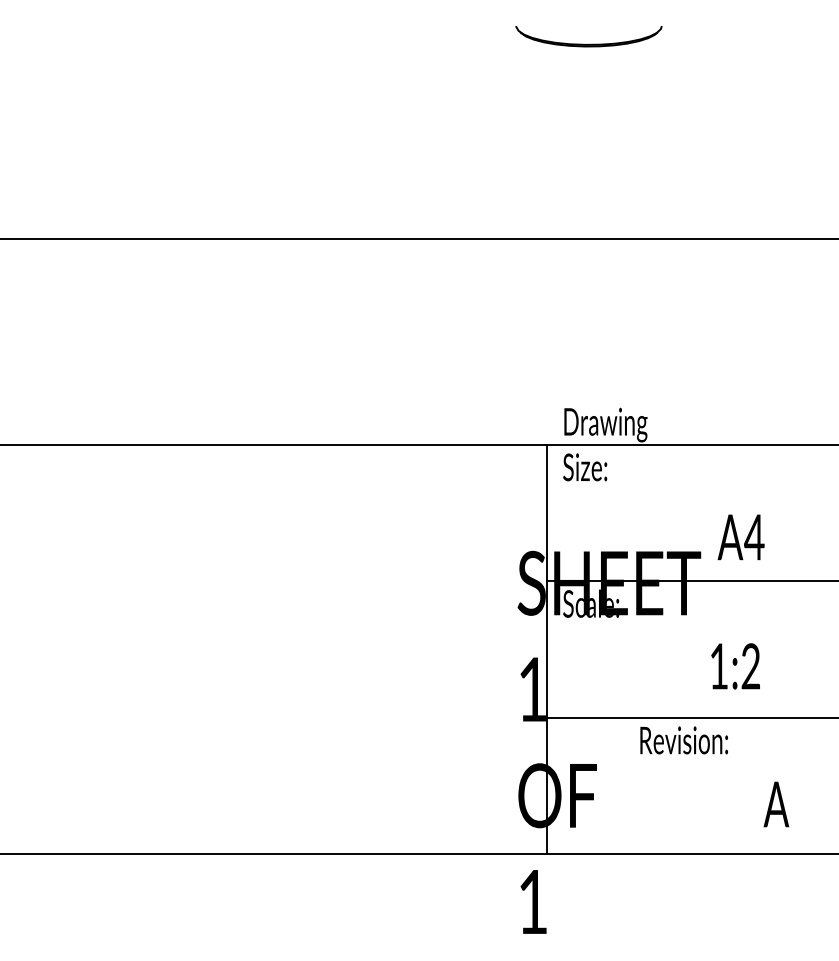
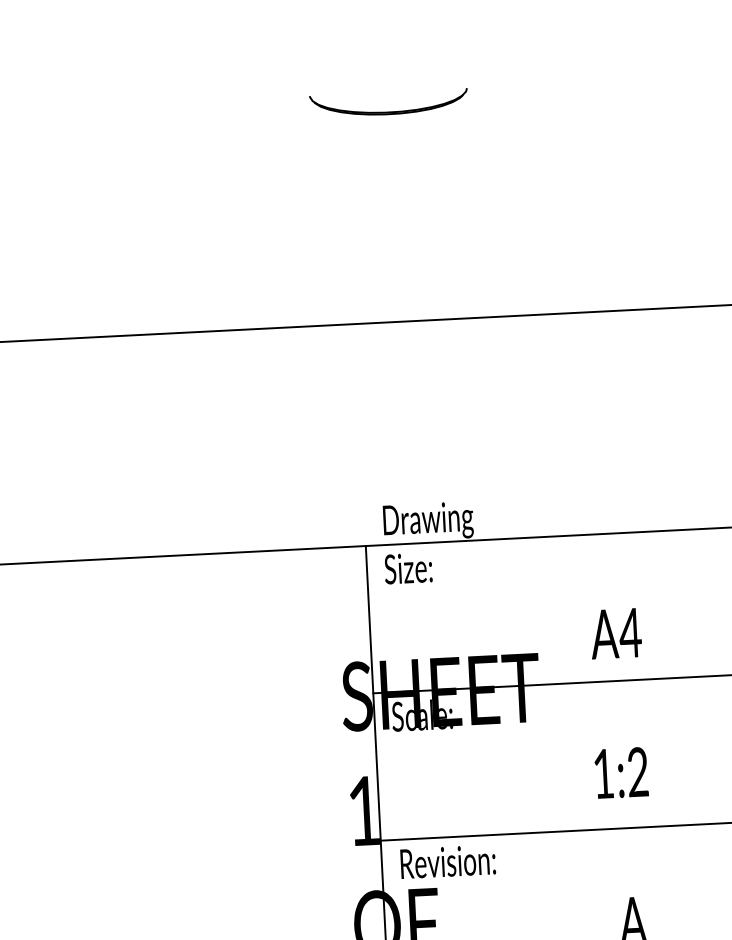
text: (740, 537) -> (615, 633), moved
text: (735, 666) -> (621, 773), moved
text: (683, 740) -> (447, 861), moved

